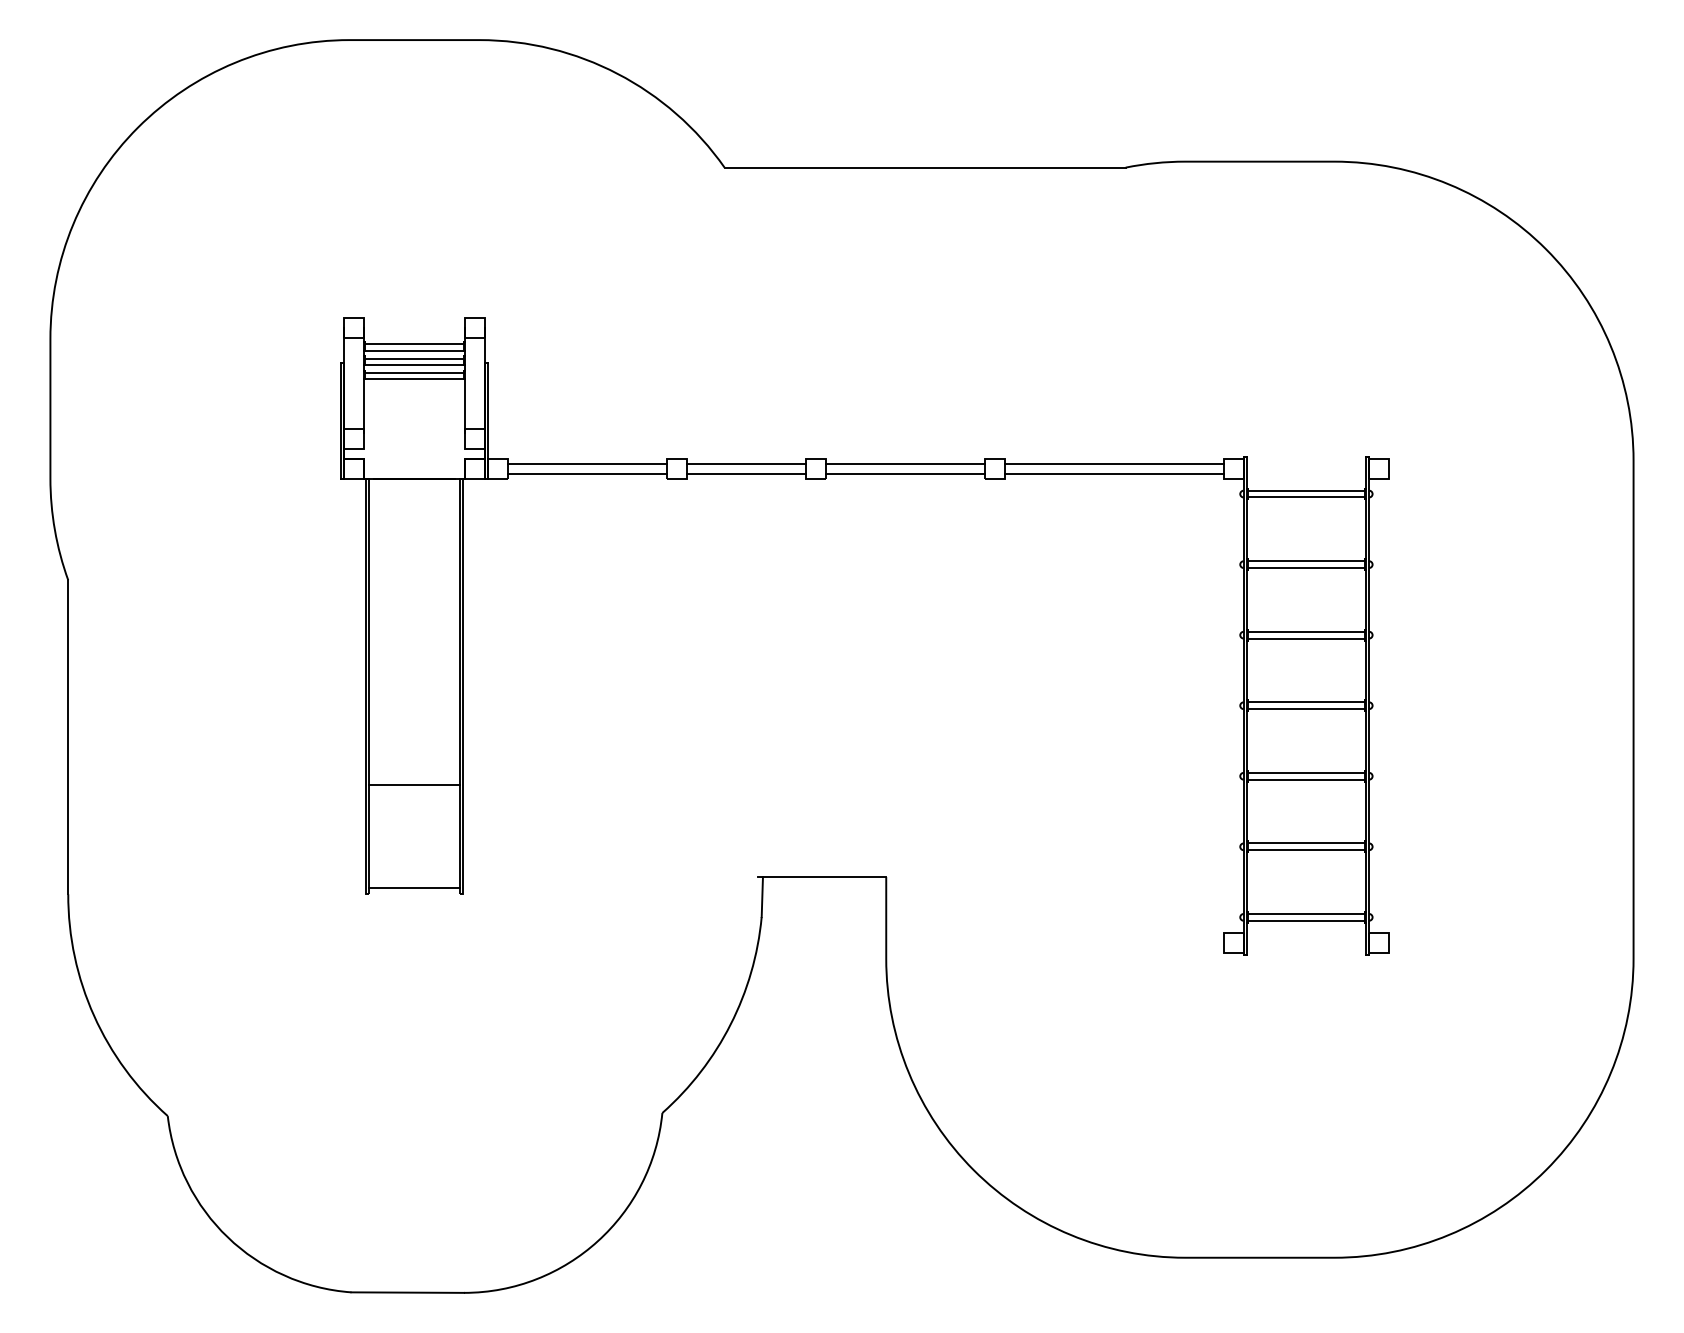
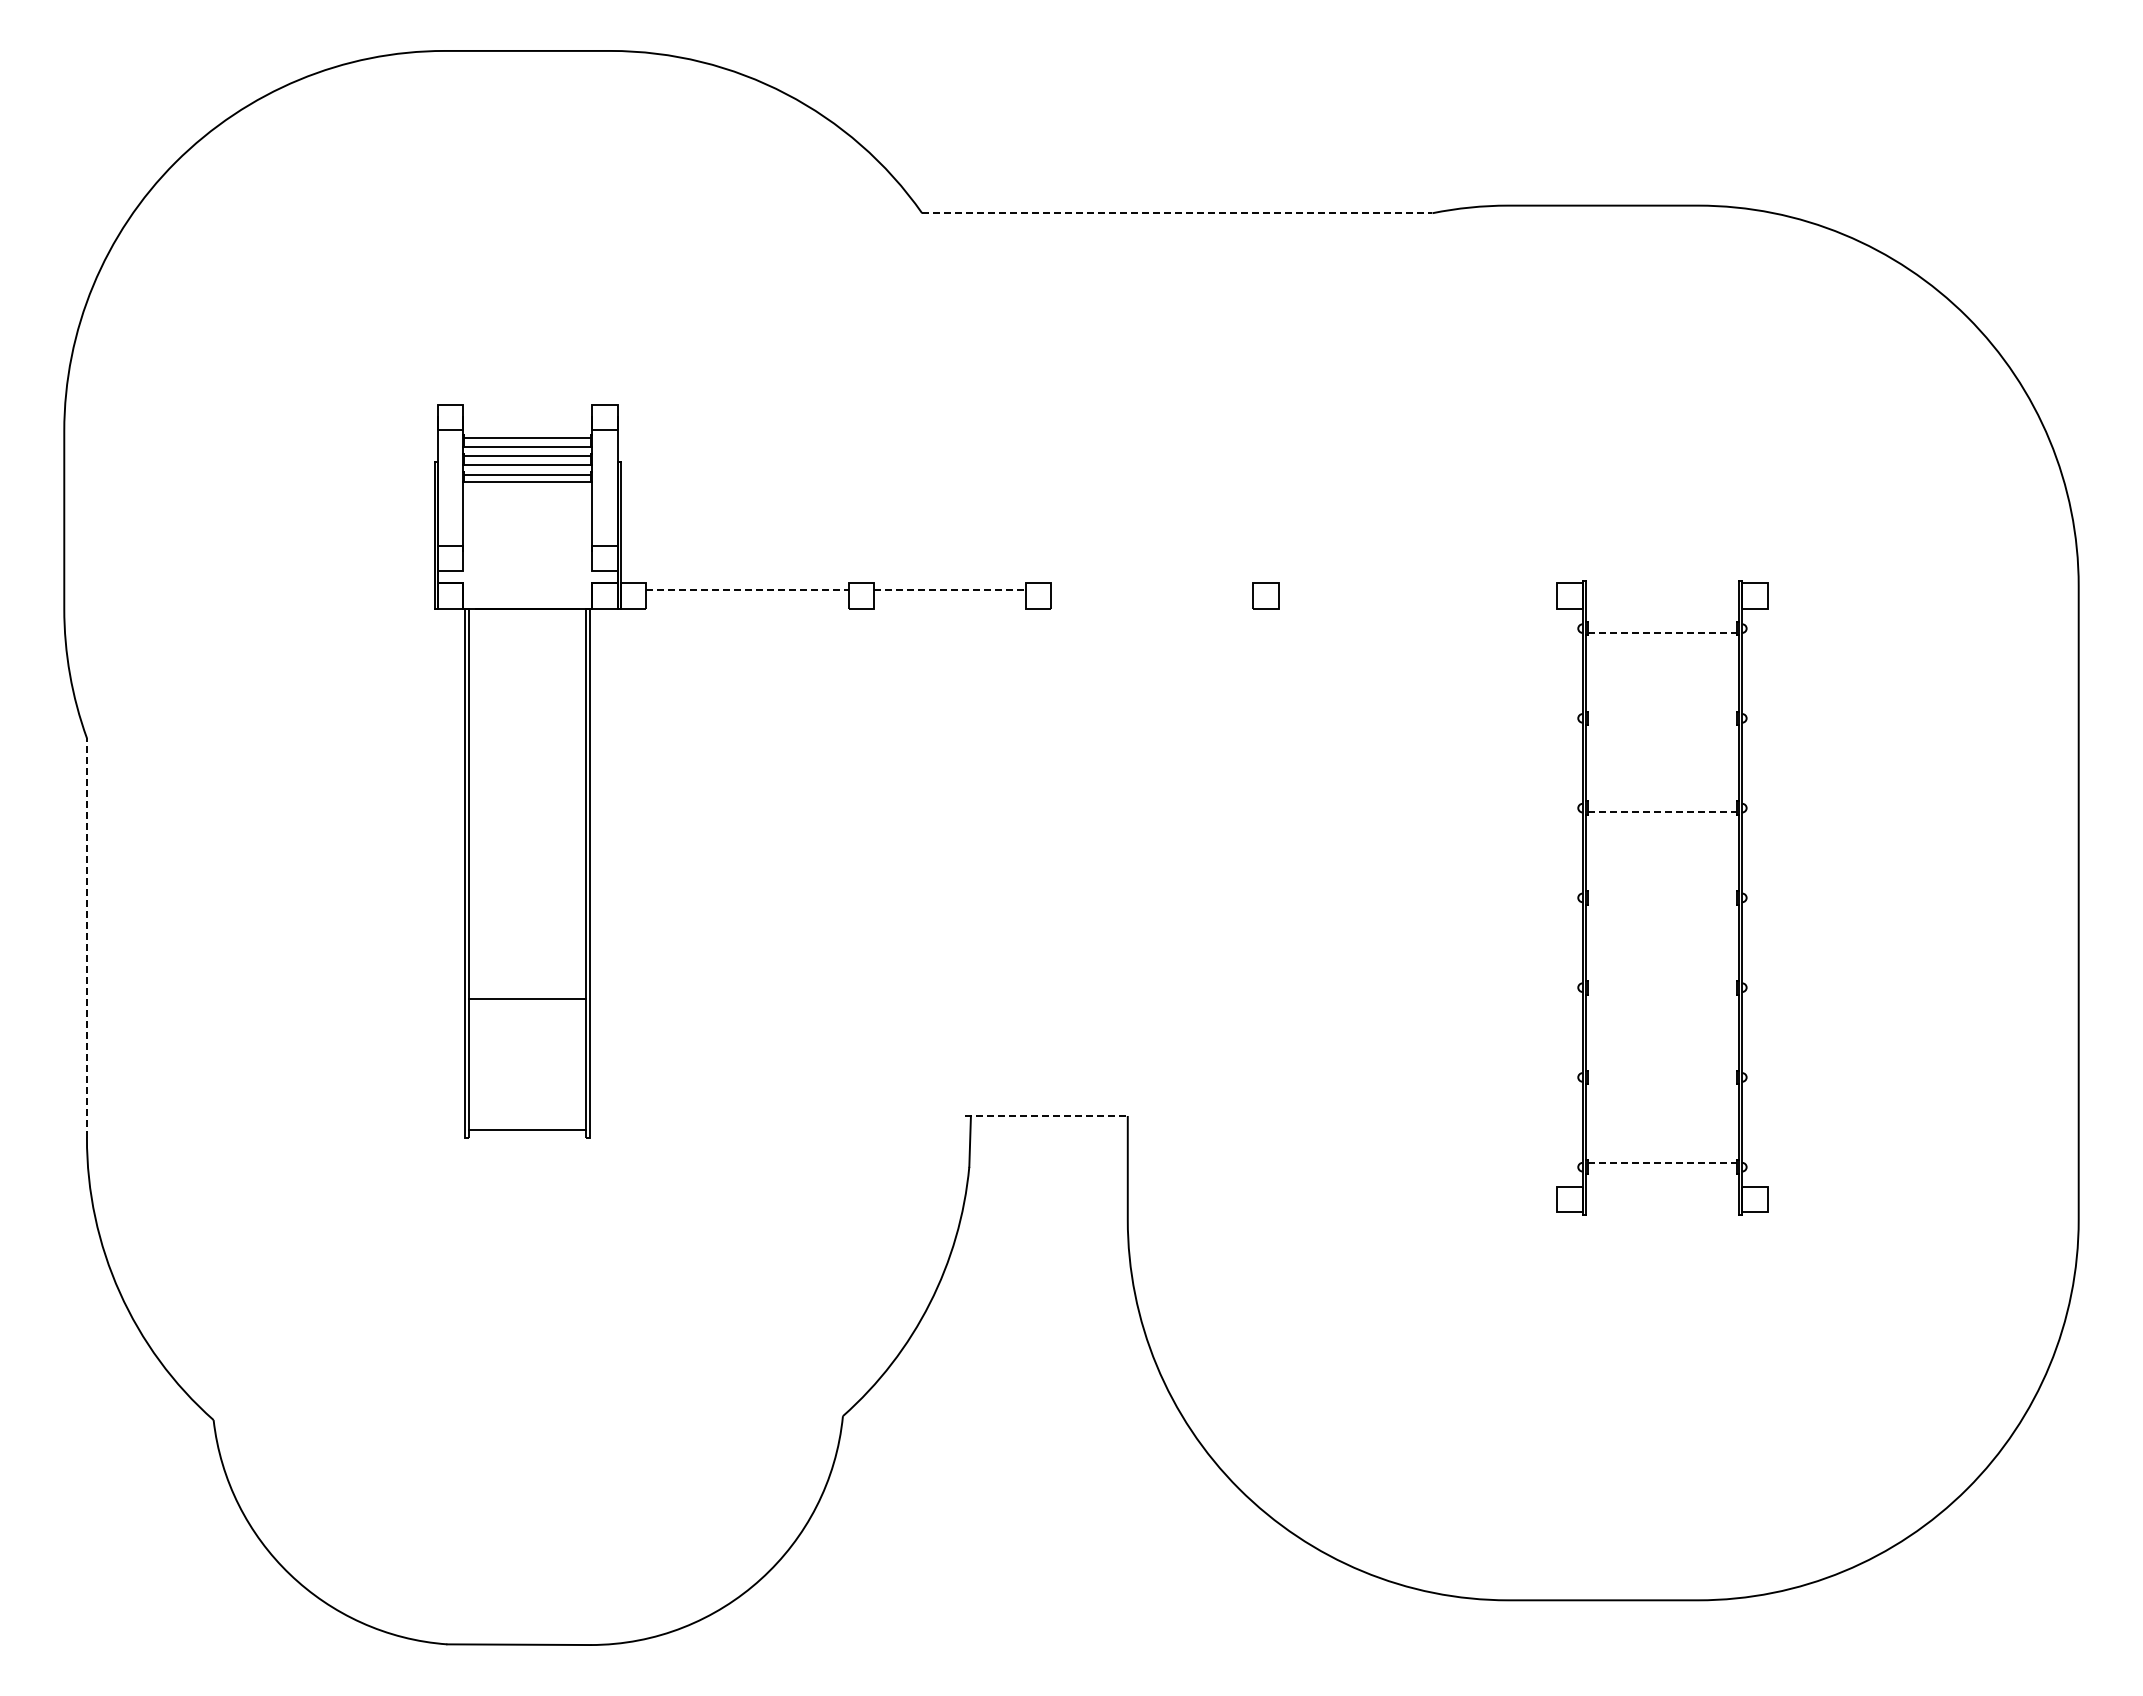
line: (925, 167) -> (1177, 213), solid -> dashed
line: (587, 463) -> (747, 589), solid -> dashed
line: (746, 463) -> (950, 589), solid -> dashed
line: (905, 463) -> (1152, 589), removed
line: (1113, 463) -> (1417, 589), removed
line: (587, 473) -> (747, 602), removed
line: (746, 473) -> (949, 602), removed
line: (905, 473) -> (1152, 602), removed
line: (1113, 473) -> (1417, 602), removed
line: (1306, 490) -> (1662, 624), removed
line: (1306, 497) -> (1662, 632), solid -> dashed
line: (1306, 561) -> (1662, 714), removed
line: (1306, 567) -> (1662, 722), removed
line: (1306, 631) -> (1662, 803), removed
line: (1306, 638) -> (1662, 812), solid -> dashed
line: (1306, 702) -> (1662, 893), removed
line: (1306, 709) -> (1662, 902), removed
line: (67, 737) -> (86, 938), solid -> dashed
line: (1306, 772) -> (1662, 983), removed
line: (1306, 779) -> (1662, 991), removed
line: (1306, 843) -> (1662, 1073), removed
line: (1306, 850) -> (1662, 1081), removed
line: (822, 876) -> (1046, 1115), solid -> dashed
line: (1306, 913) -> (1662, 1162), solid -> dashed
line: (1306, 920) -> (1662, 1171), removed

